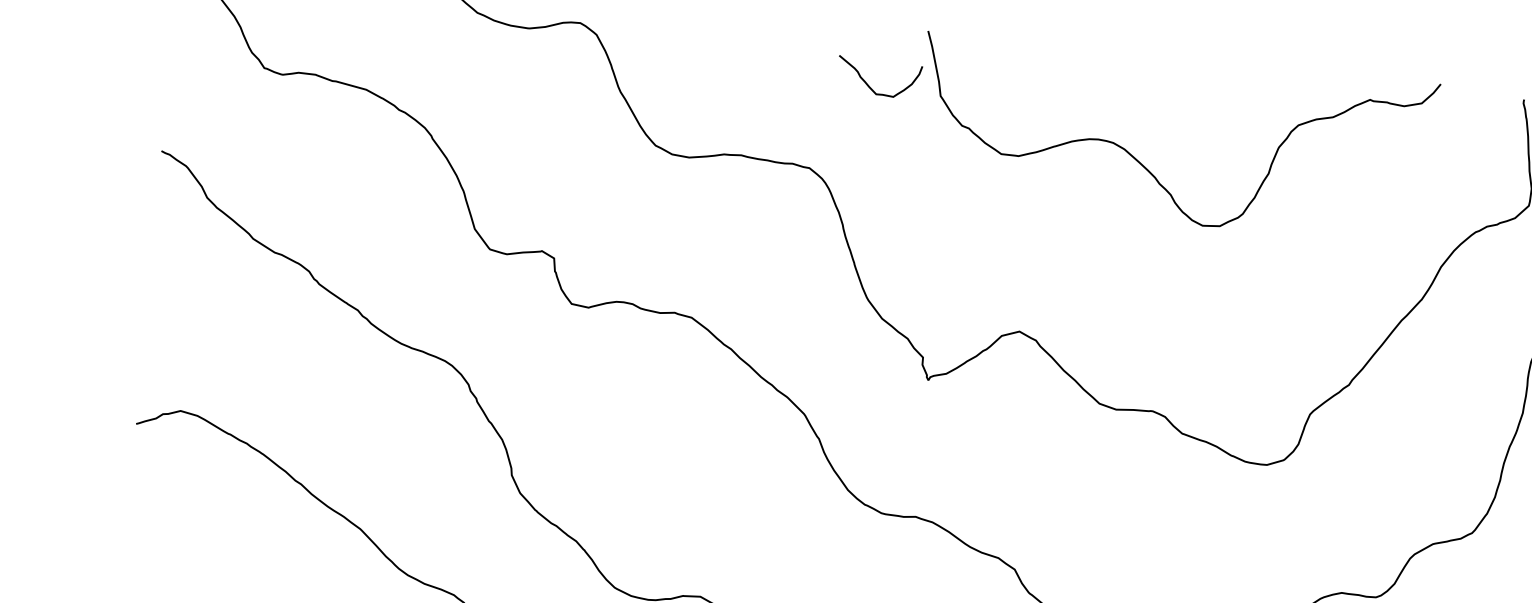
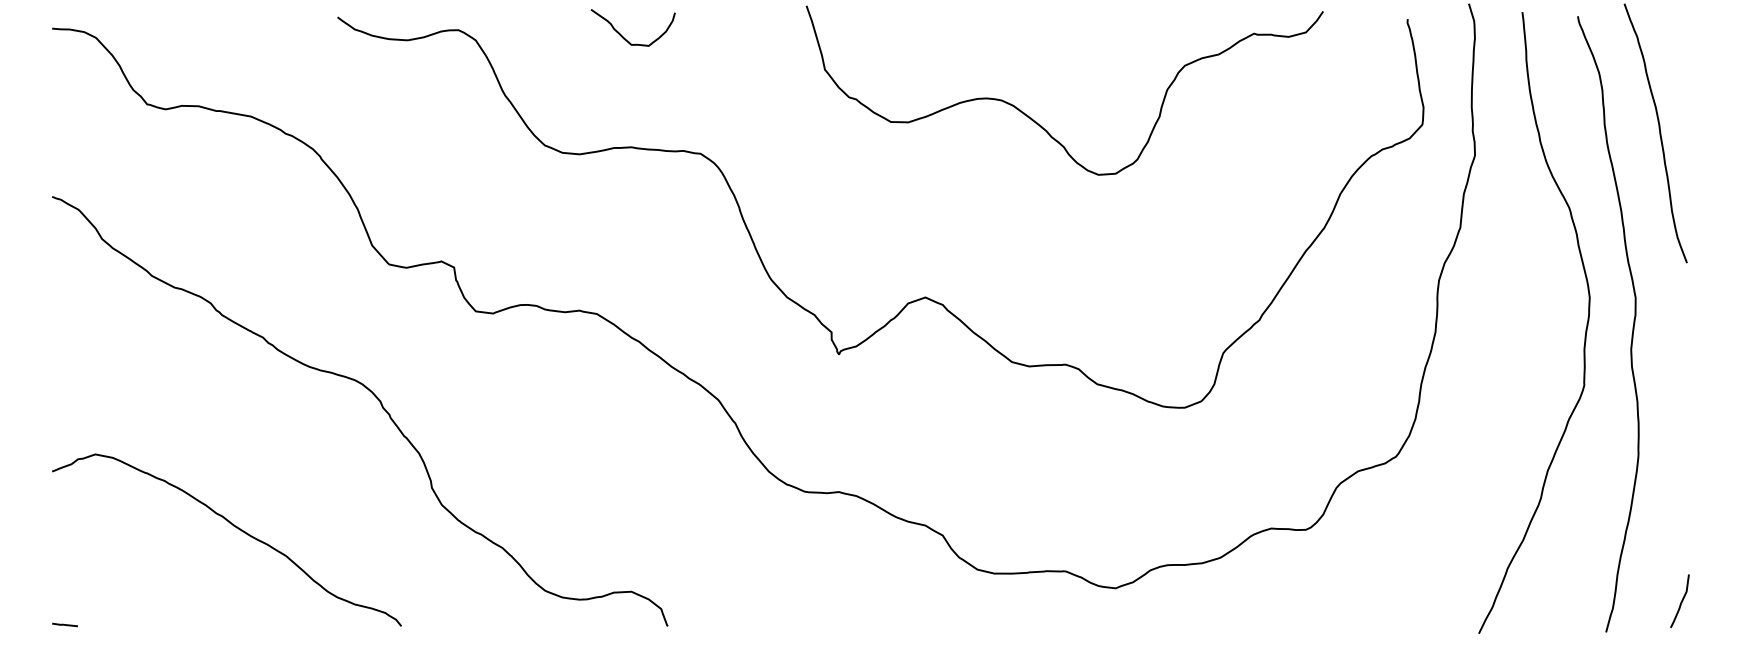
curve: (869, 85) -> (623, 36), moved
line: (134, 577) -> (64, 624), added

